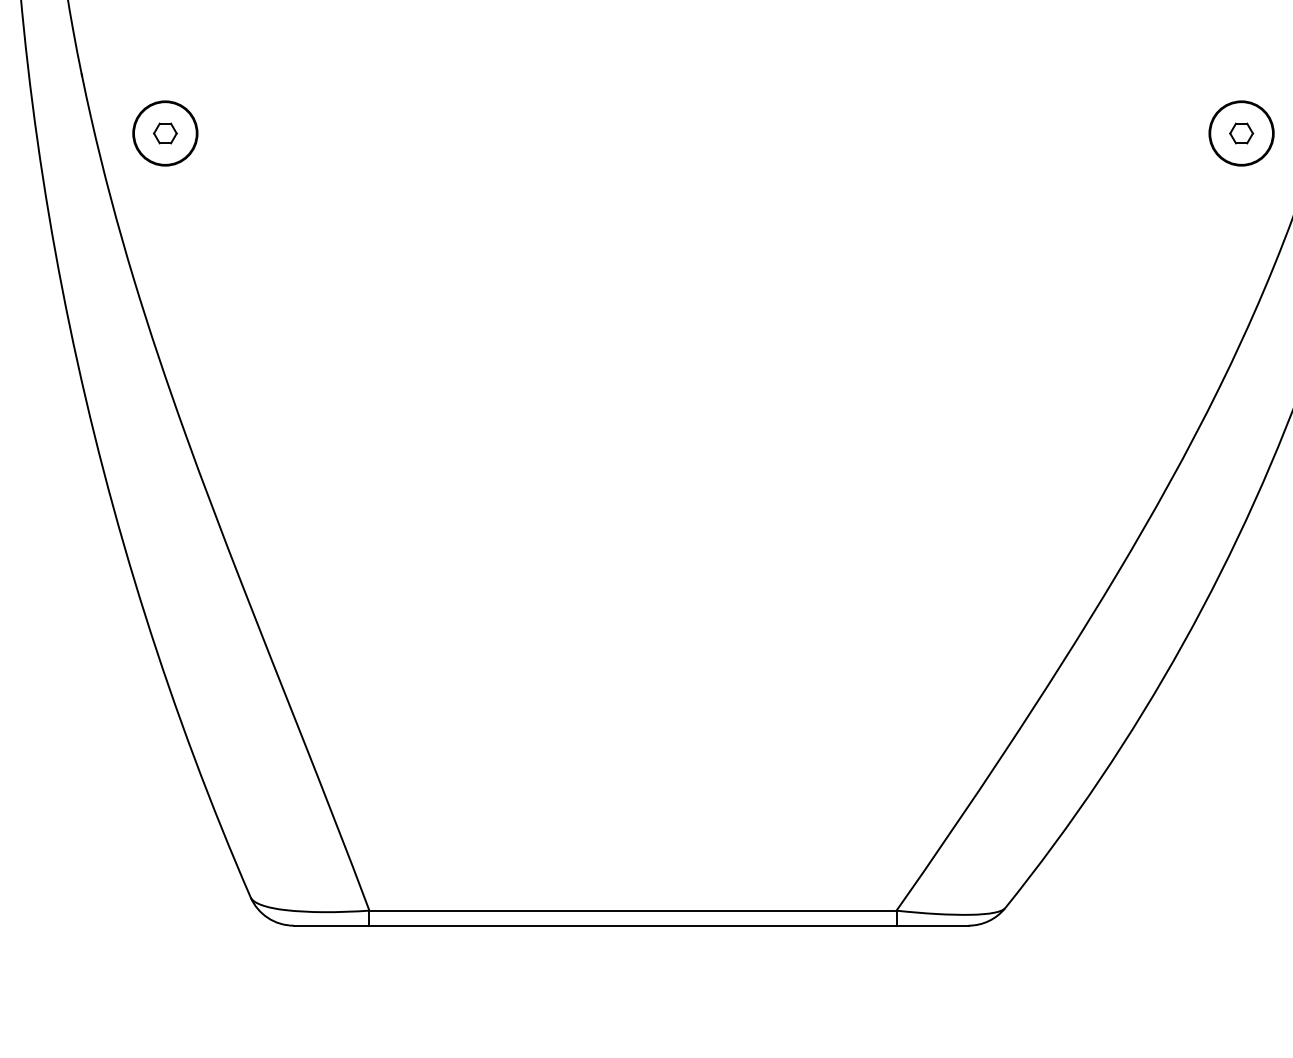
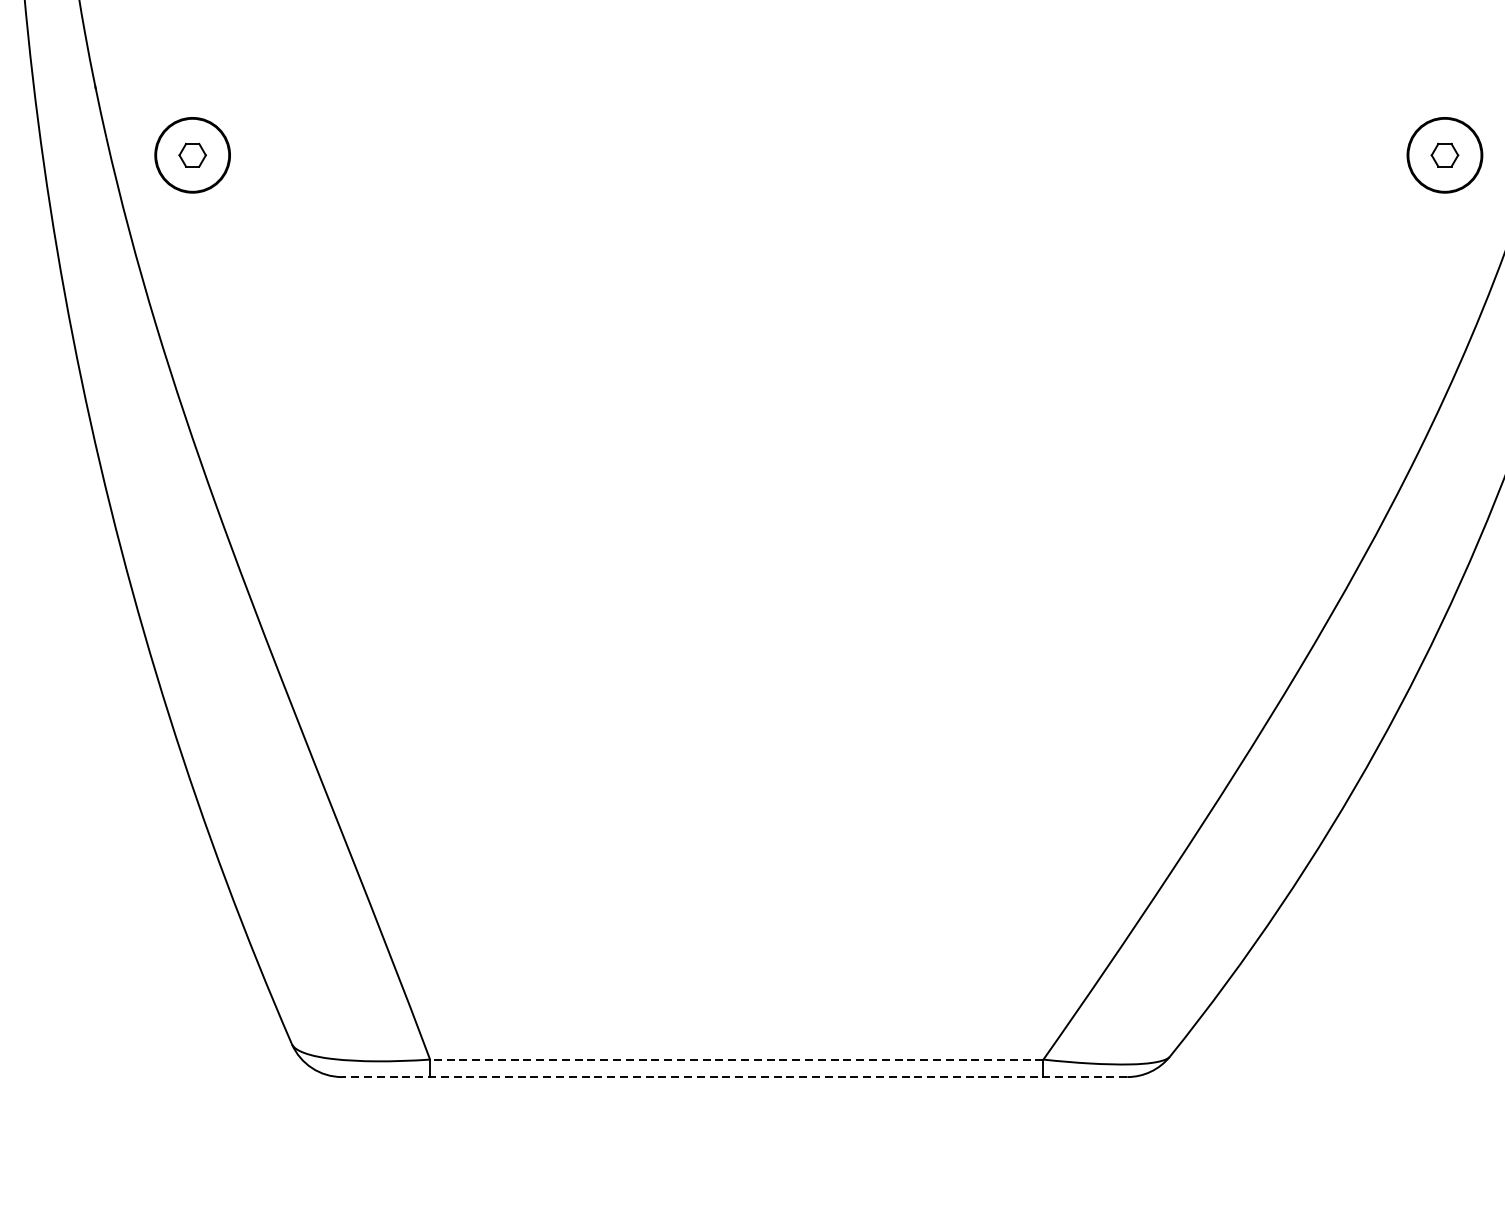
line: (632, 910) -> (736, 1059), solid -> dashed
line: (630, 925) -> (733, 1076), solid -> dashed

